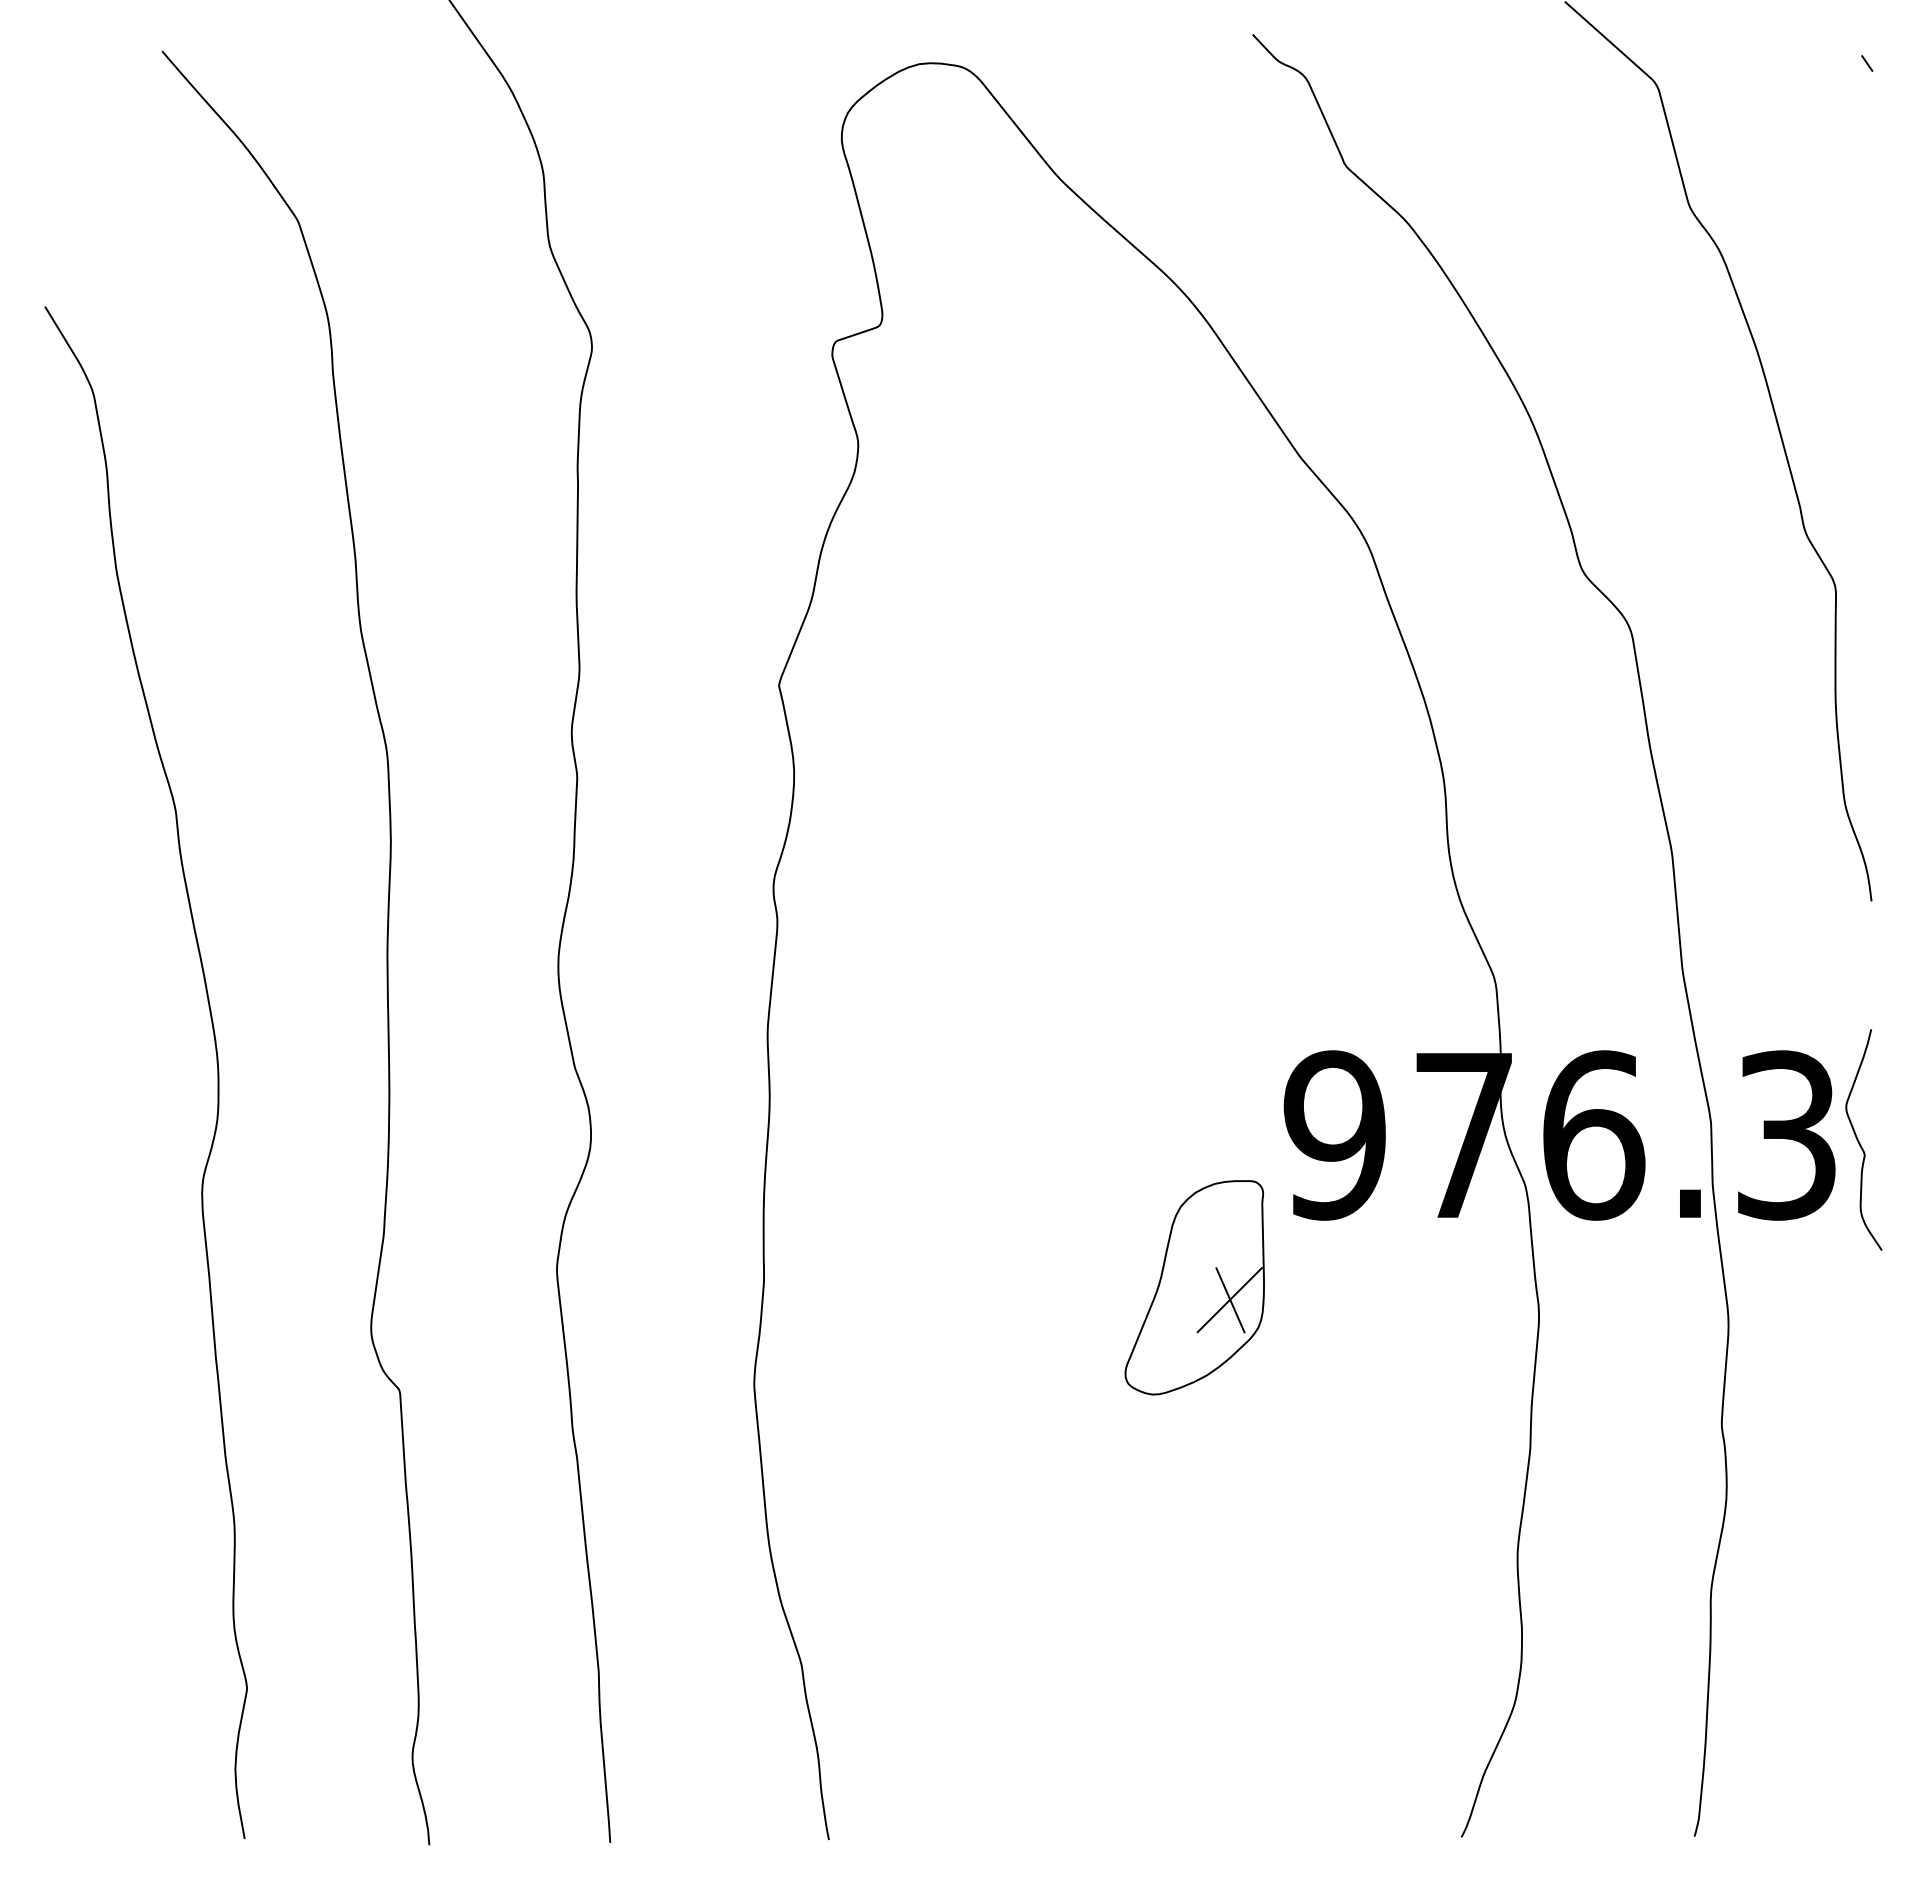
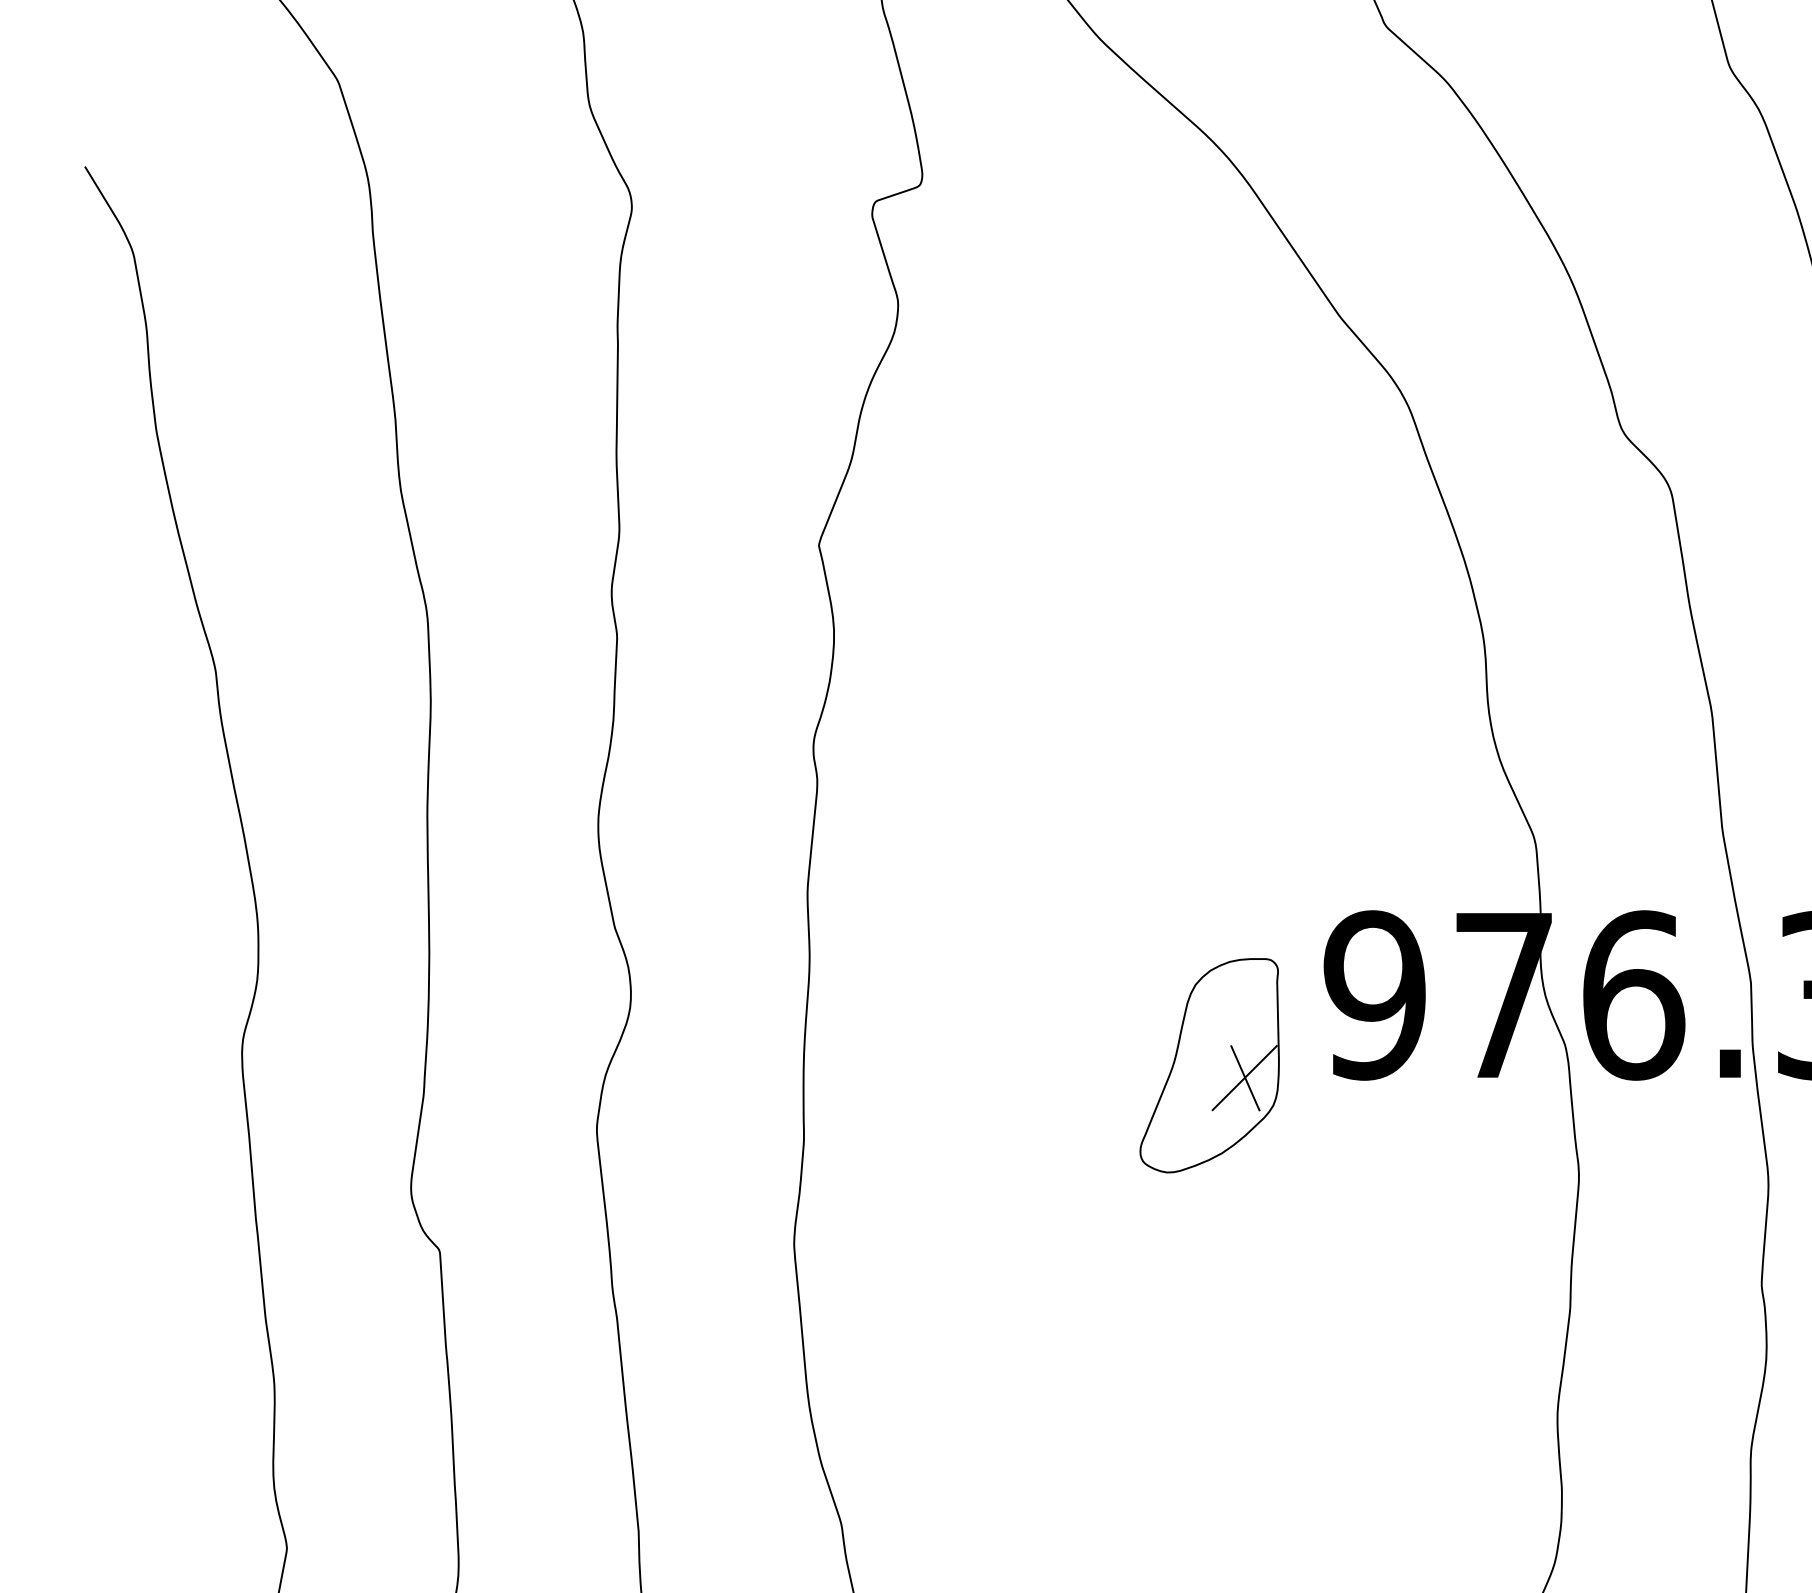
part: (1194, 1287) -> (1209, 1065), moved

